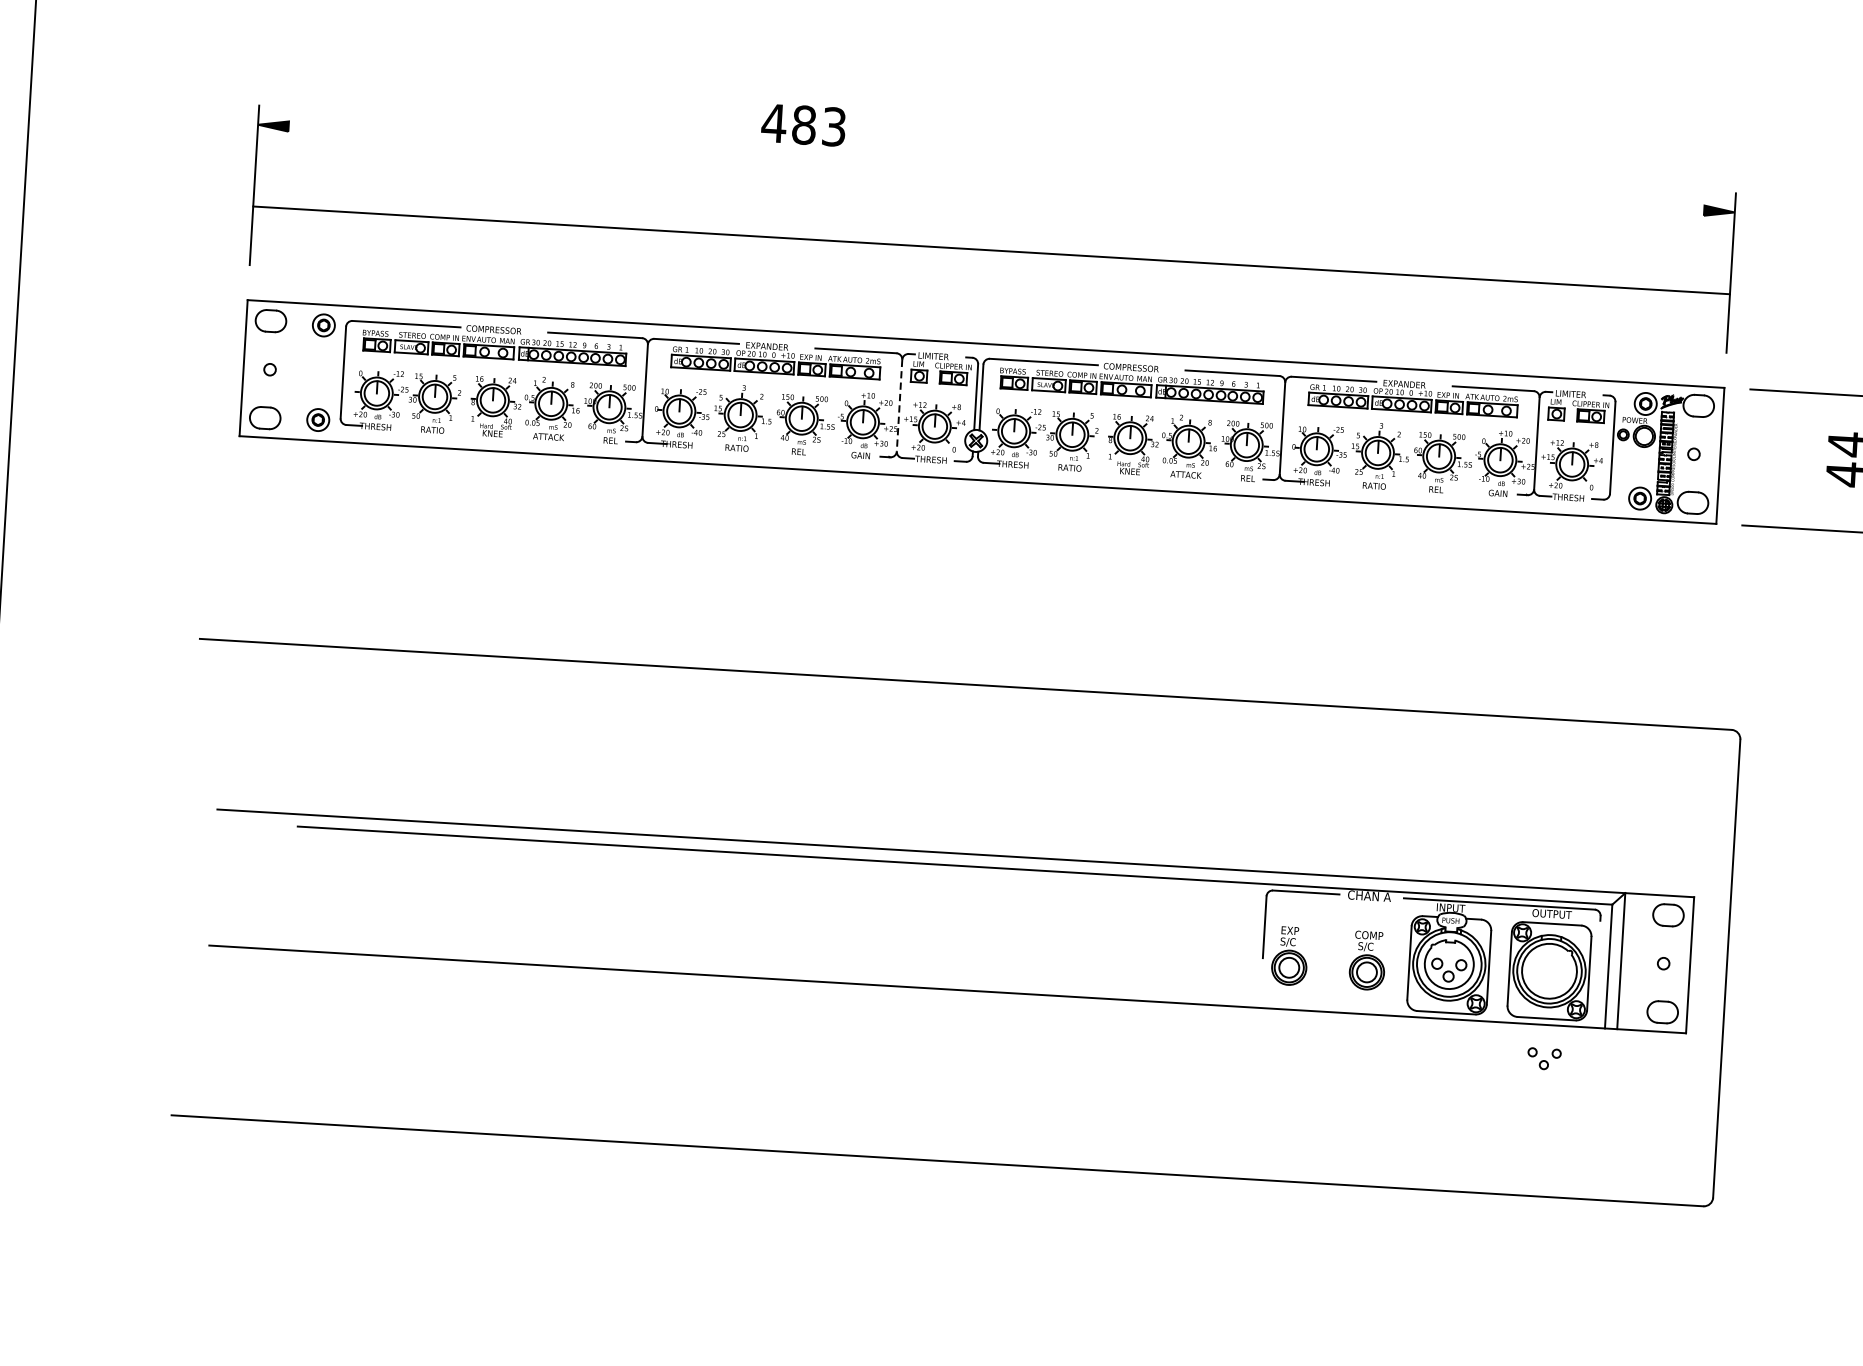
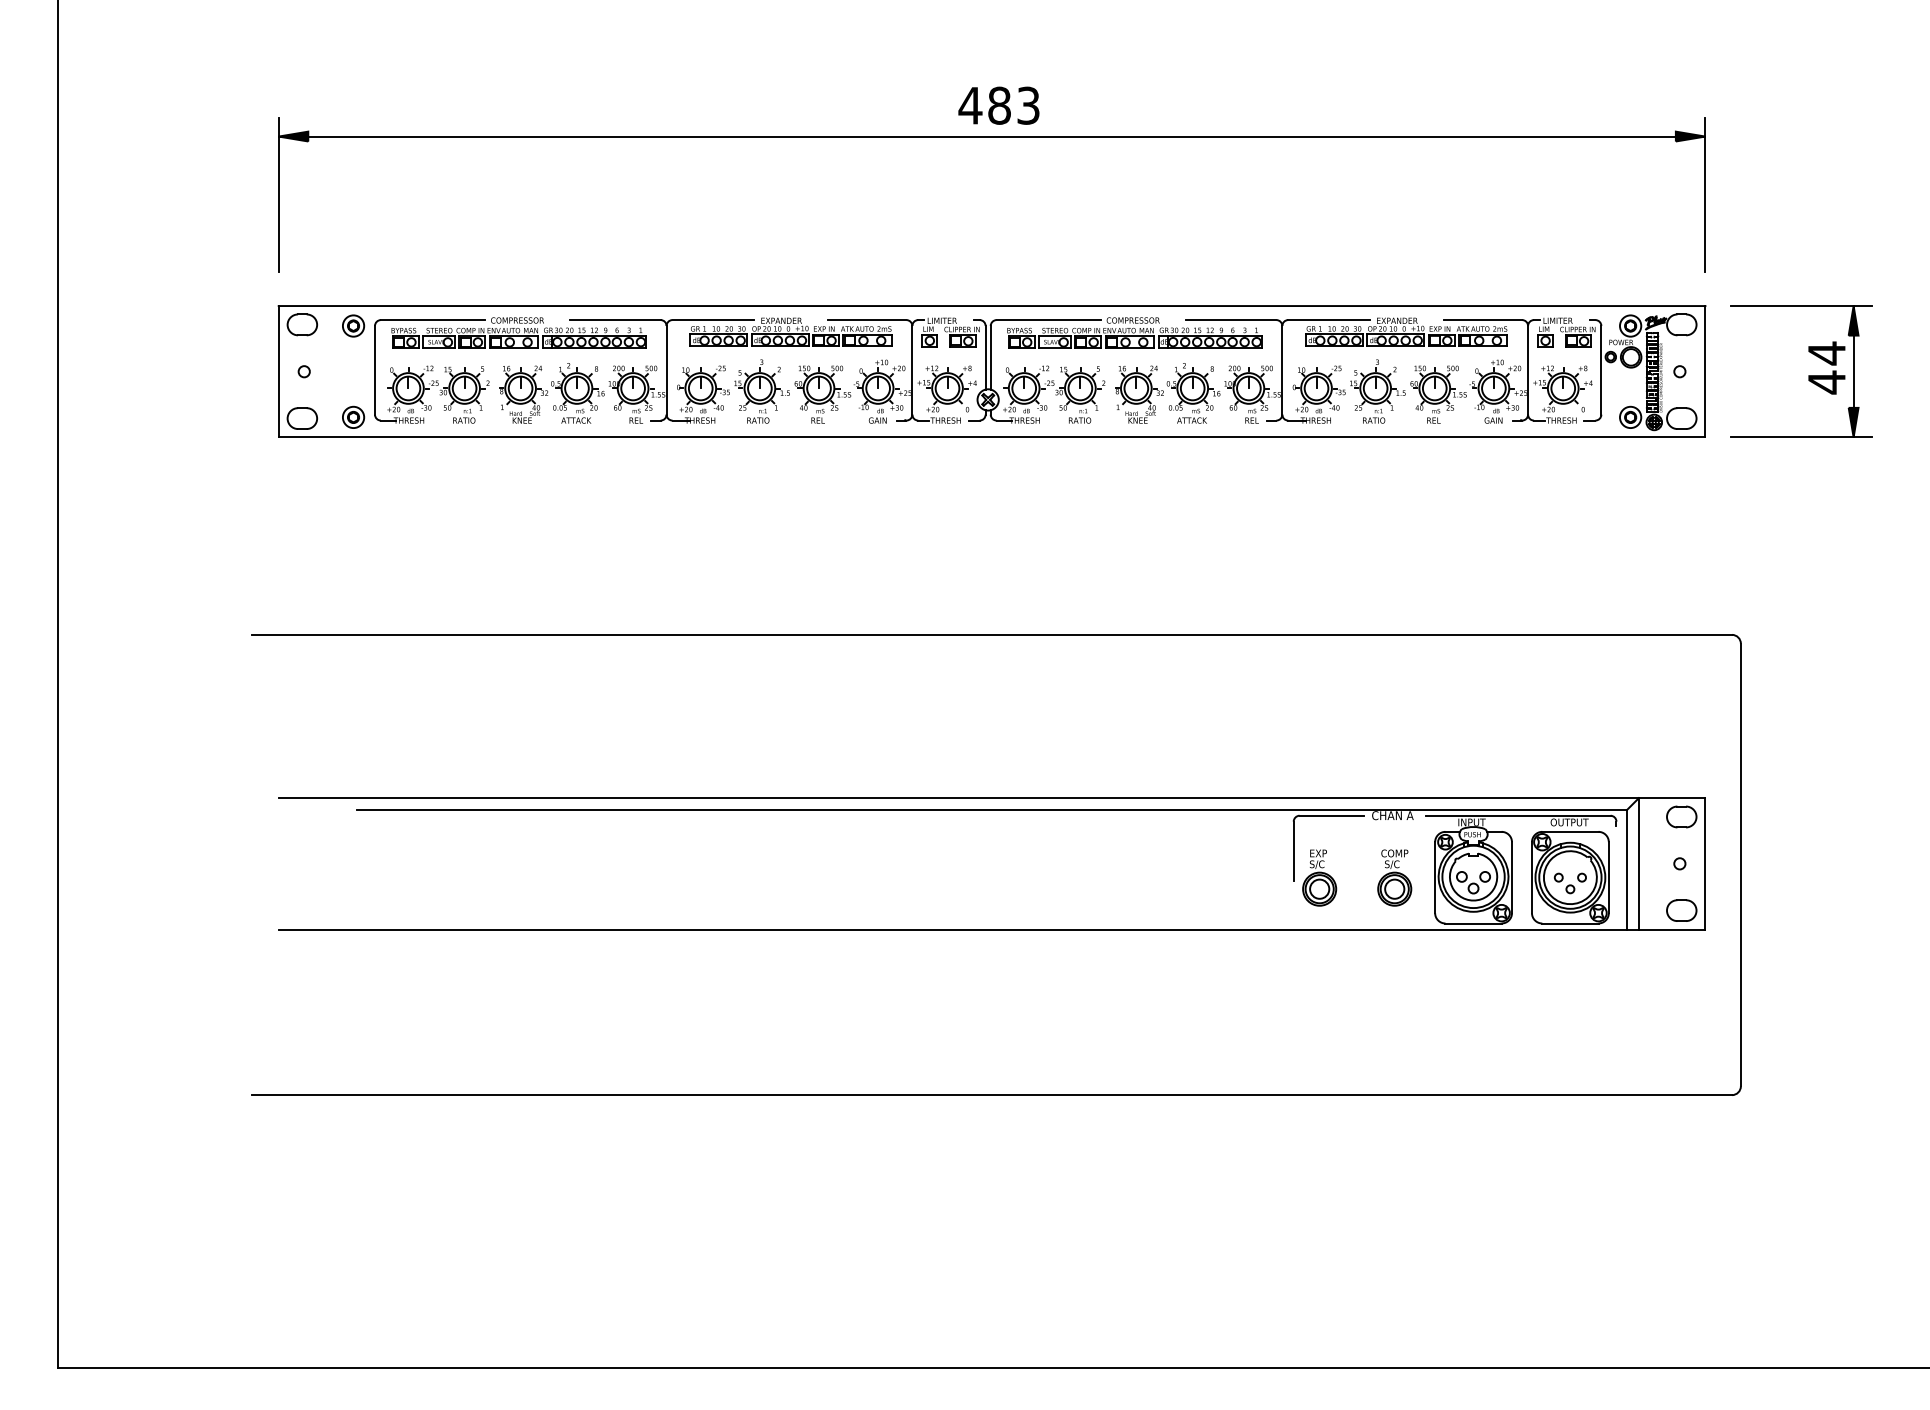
text: (803, 124) -> (998, 105), moved
line: (991, 250) -> (991, 136), moved
line: (899, 405) -> (912, 370), dashed -> solid
part: (1543, 1059) -> (1569, 883), moved

